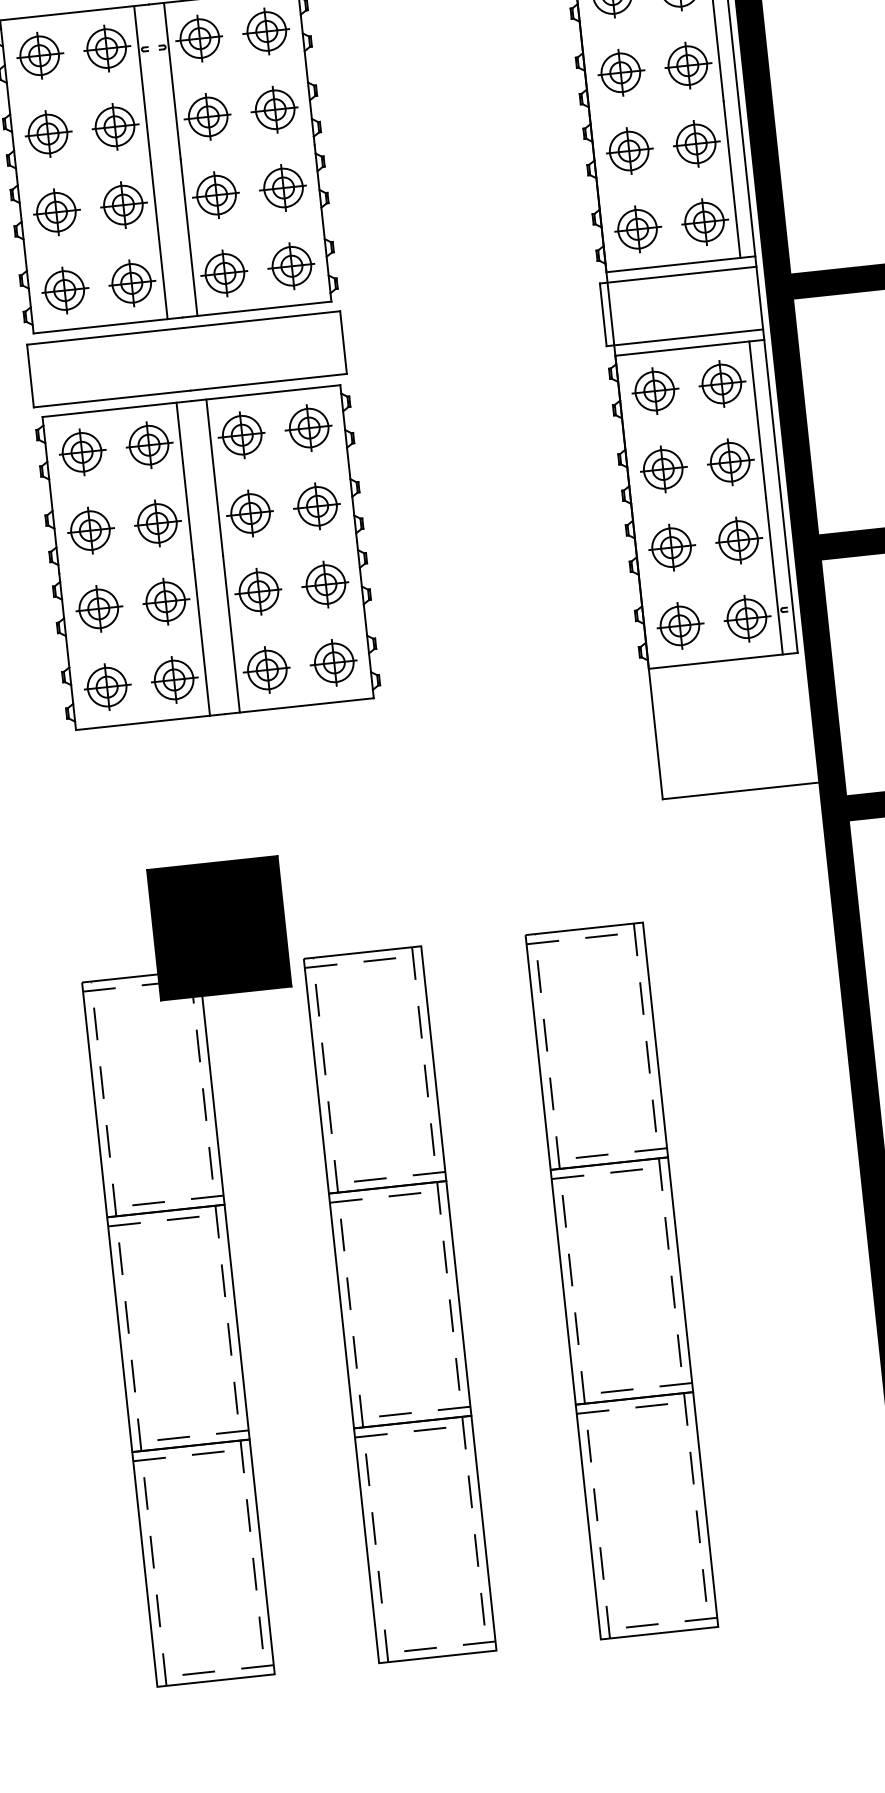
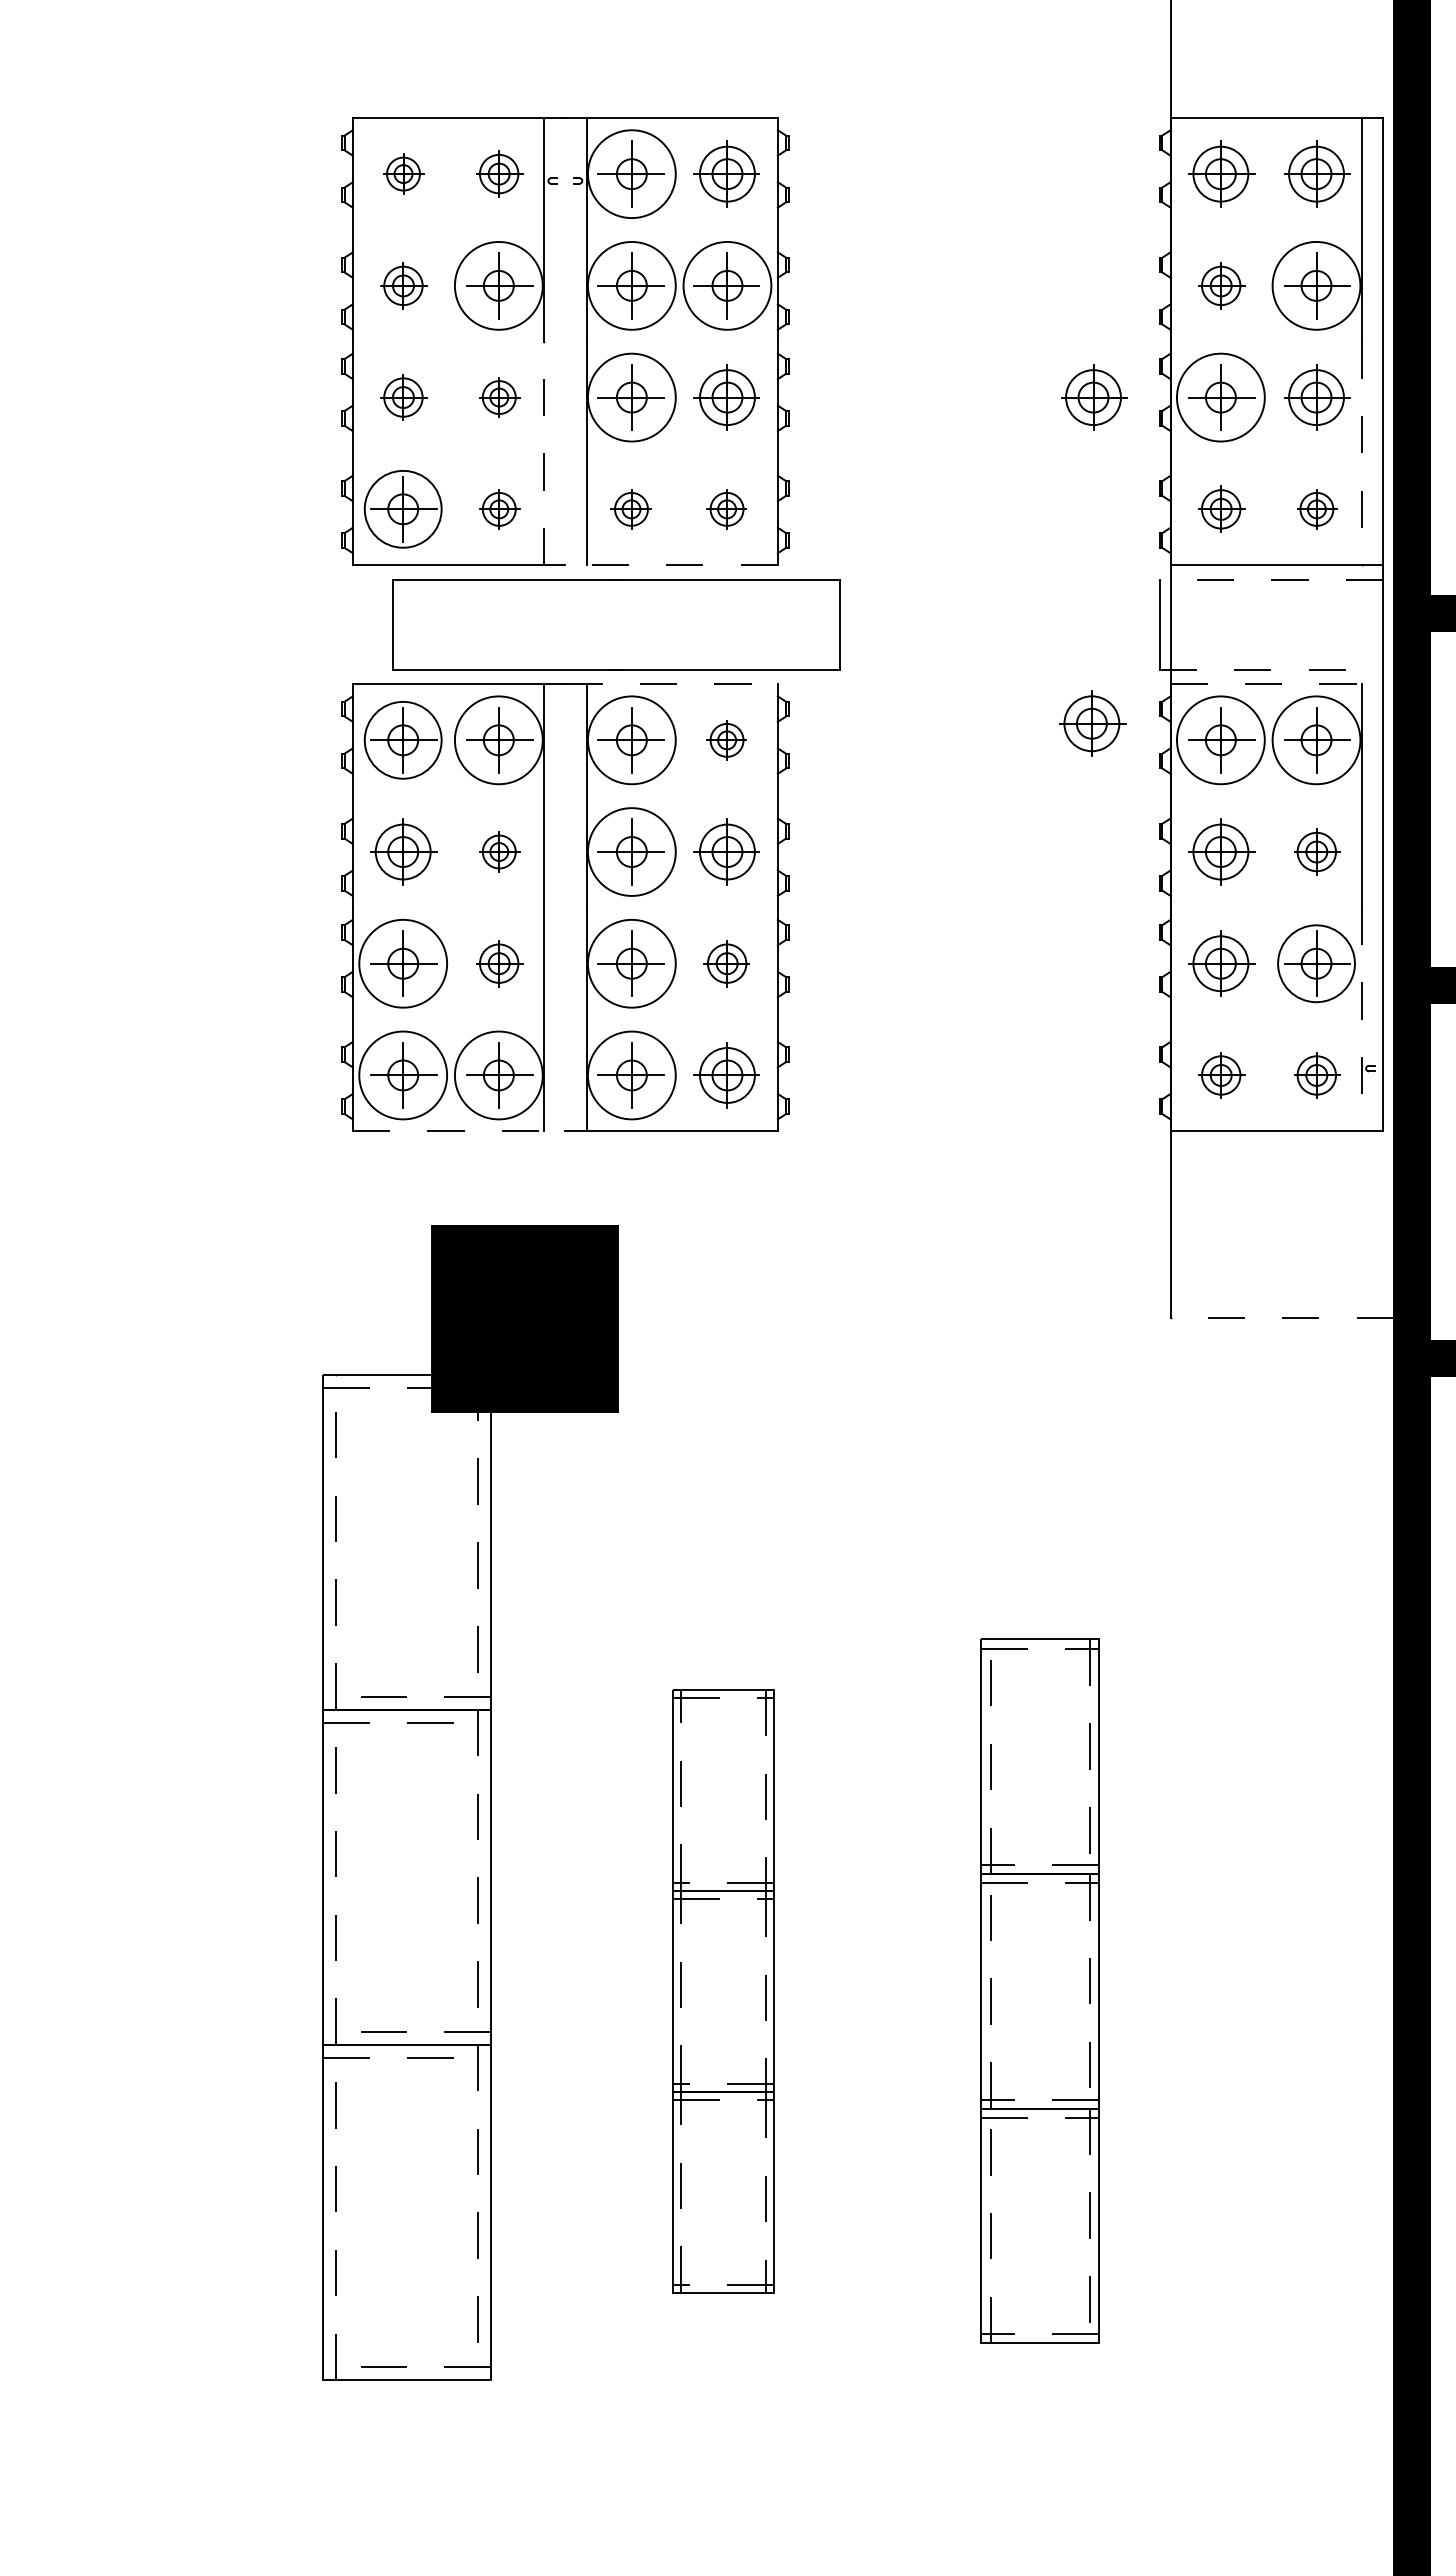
circle: (199, 38) -> (631, 173), size x1.6
part: (107, 48) -> (499, 173), size x0.7
part: (39, 55) -> (403, 173), size x0.6
circle: (687, 65) -> (1316, 285), size x1.6
part: (621, 72) -> (1221, 285), size x0.7
circle: (275, 109) -> (727, 285), size x1.6
circle: (207, 116) -> (631, 285), size x1.6
circle: (114, 126) -> (498, 285), size x1.6
part: (48, 133) -> (403, 285), size x0.7
circle: (628, 151) -> (1220, 397), size x1.6
part: (540, 160) -> (1094, 397), added
line: (731, 179) -> (1361, 453), solid -> dashed
circle: (216, 195) -> (631, 397), size x1.6
part: (123, 205) -> (499, 397), size x0.6
part: (56, 212) -> (403, 397), size x0.7
part: (705, 222) -> (1317, 509), size x0.6
part: (638, 229) -> (1221, 509), size x0.7
line: (159, 240) -> (544, 453), solid -> dashed
part: (291, 266) -> (726, 509), size x0.6
part: (224, 273) -> (630, 509), size x0.6
line: (678, 275) -> (1271, 580), solid -> dashed
part: (132, 283) -> (499, 509), size x0.6
circle: (64, 290) -> (402, 508), size x1.4
line: (256, 309) -> (671, 565), solid -> dashed
line: (685, 337) -> (1271, 669), solid -> dashed
line: (690, 347) -> (1277, 684), solid -> dashed
part: (187, 359) -> (616, 624), moved
circle: (721, 383) -> (1316, 739), size x1.6
part: (563, 388) -> (1092, 723), added
circle: (654, 390) -> (1220, 739), size x1.6
line: (266, 393) -> (672, 684), solid -> dashed
part: (308, 428) -> (726, 740), size x0.6
circle: (241, 434) -> (631, 739), size x1.6
circle: (148, 444) -> (498, 739), size x1.6
circle: (81, 451) -> (402, 739), size x1.4
part: (730, 461) -> (1317, 851), size x0.7
circle: (250, 513) -> (631, 851), size x1.6
part: (157, 523) -> (499, 851), size x0.6
circle: (738, 540) -> (1316, 963), size x1.4
line: (774, 576) -> (1361, 1019), solid -> dashed
part: (325, 584) -> (726, 963), size x0.7
circle: (258, 591) -> (631, 963), size x1.6
part: (166, 601) -> (499, 963), size x0.7
circle: (98, 608) -> (402, 963), size x1.6
part: (747, 618) -> (1317, 1075), size x0.7
part: (680, 625) -> (1221, 1075), size x0.7
circle: (267, 670) -> (631, 1075), size x1.6
circle: (173, 680) -> (498, 1075), size x1.6
circle: (106, 687) -> (402, 1075), size x1.6
line: (150, 722) -> (459, 1131), solid -> dashed
line: (741, 790) -> (1282, 1317), solid -> dashed
part: (217, 1271) -> (470, 1802), moved
part: (621, 1281) -> (1039, 1991), size x0.7
part: (400, 1304) -> (723, 1991), size x0.6

